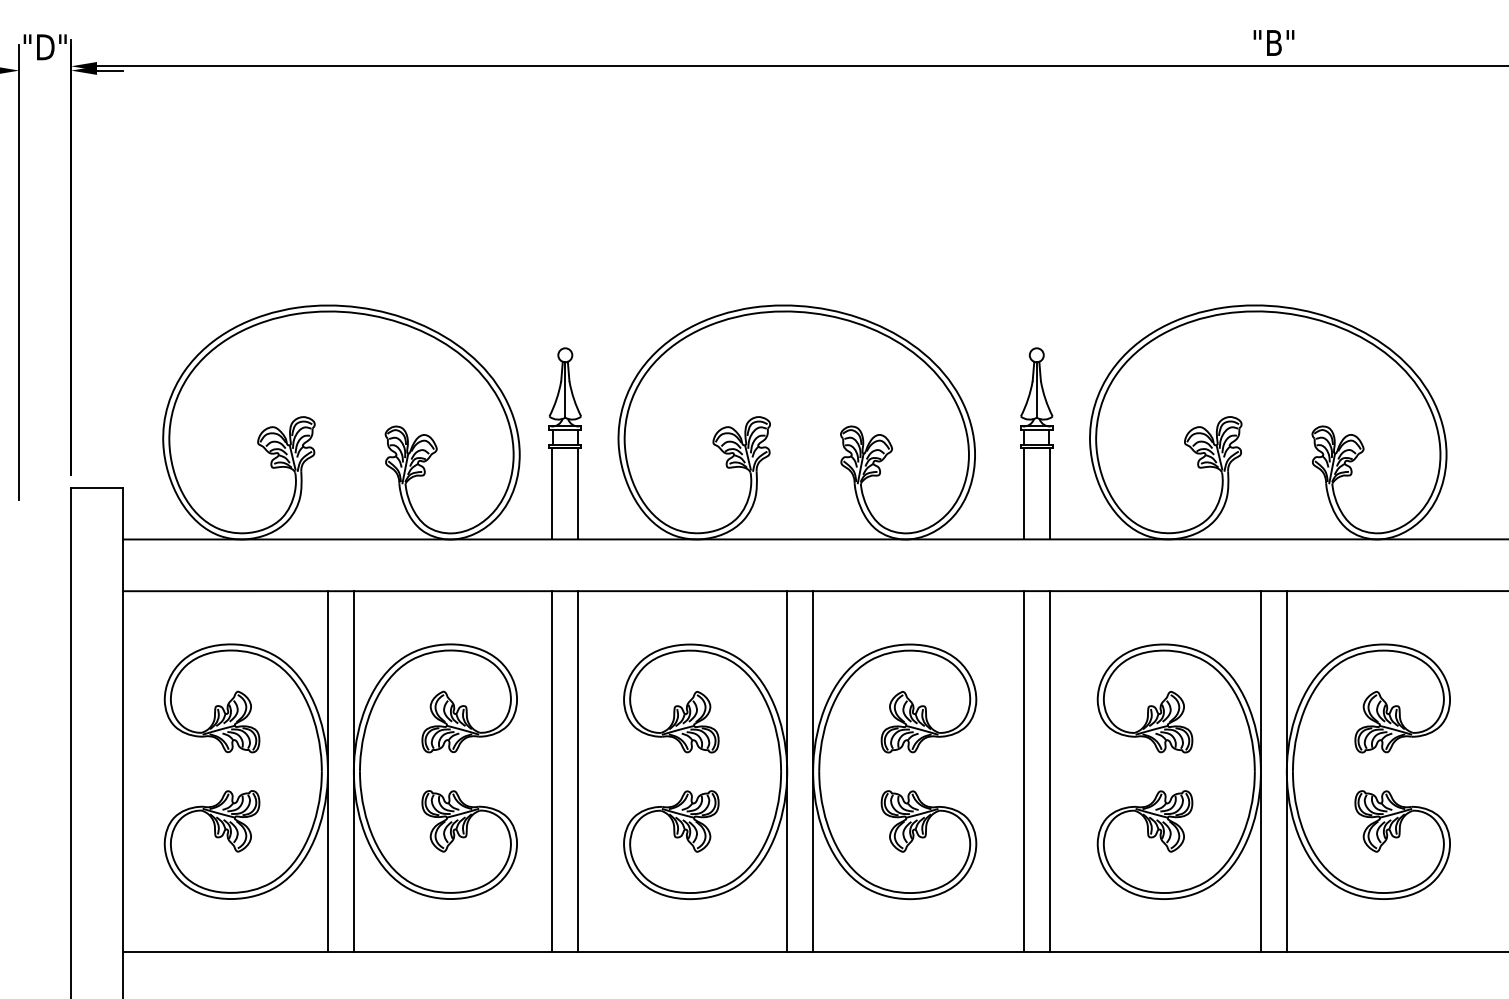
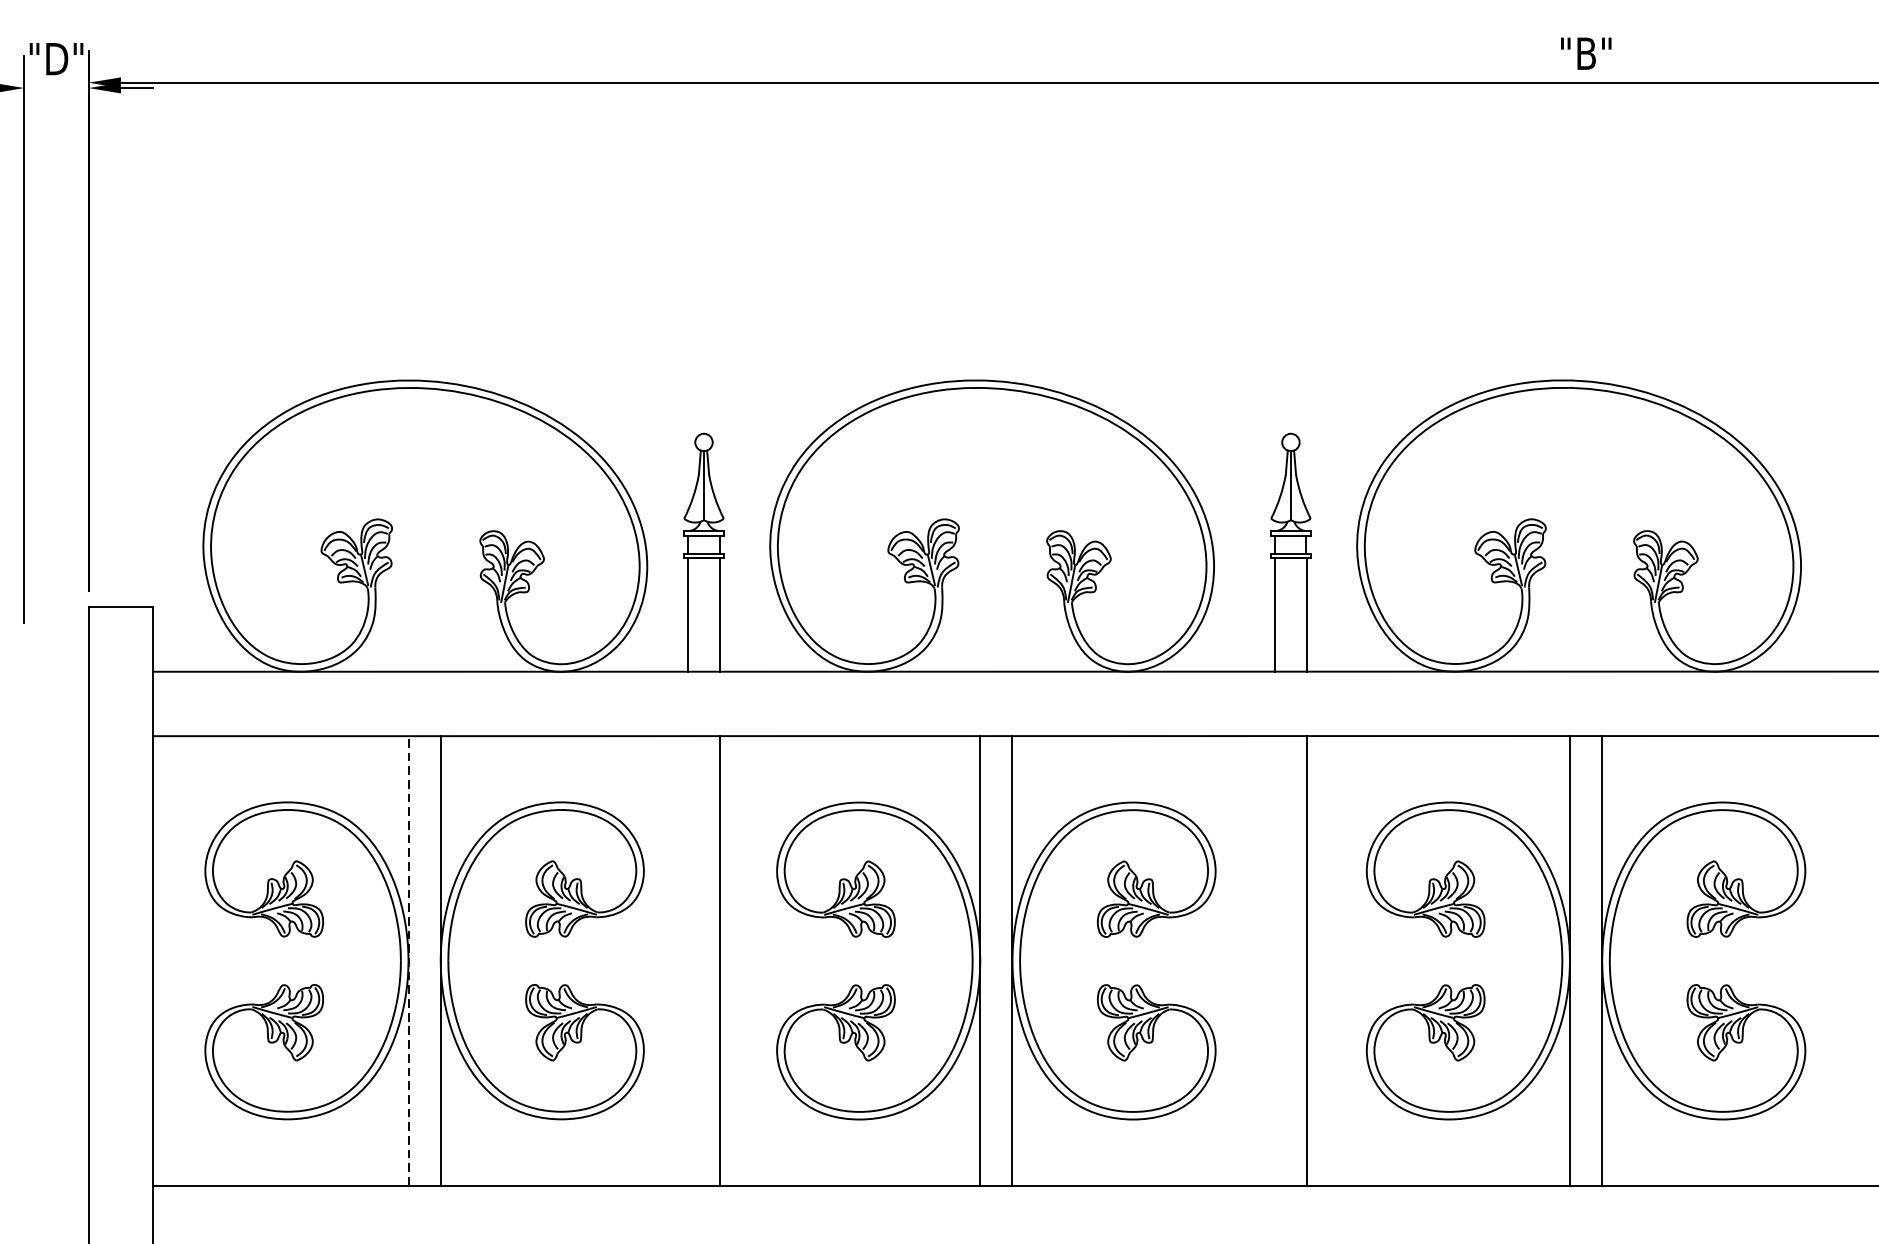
line: (327, 771) -> (407, 960), solid -> dashed
line: (552, 771) -> (688, 960), removed
line: (1023, 771) -> (1274, 960), removed

